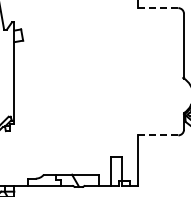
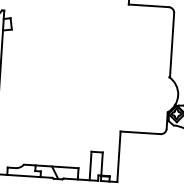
line: (158, 8) -> (149, 6), dashed -> solid
line: (157, 135) -> (139, 132), dashed -> solid

